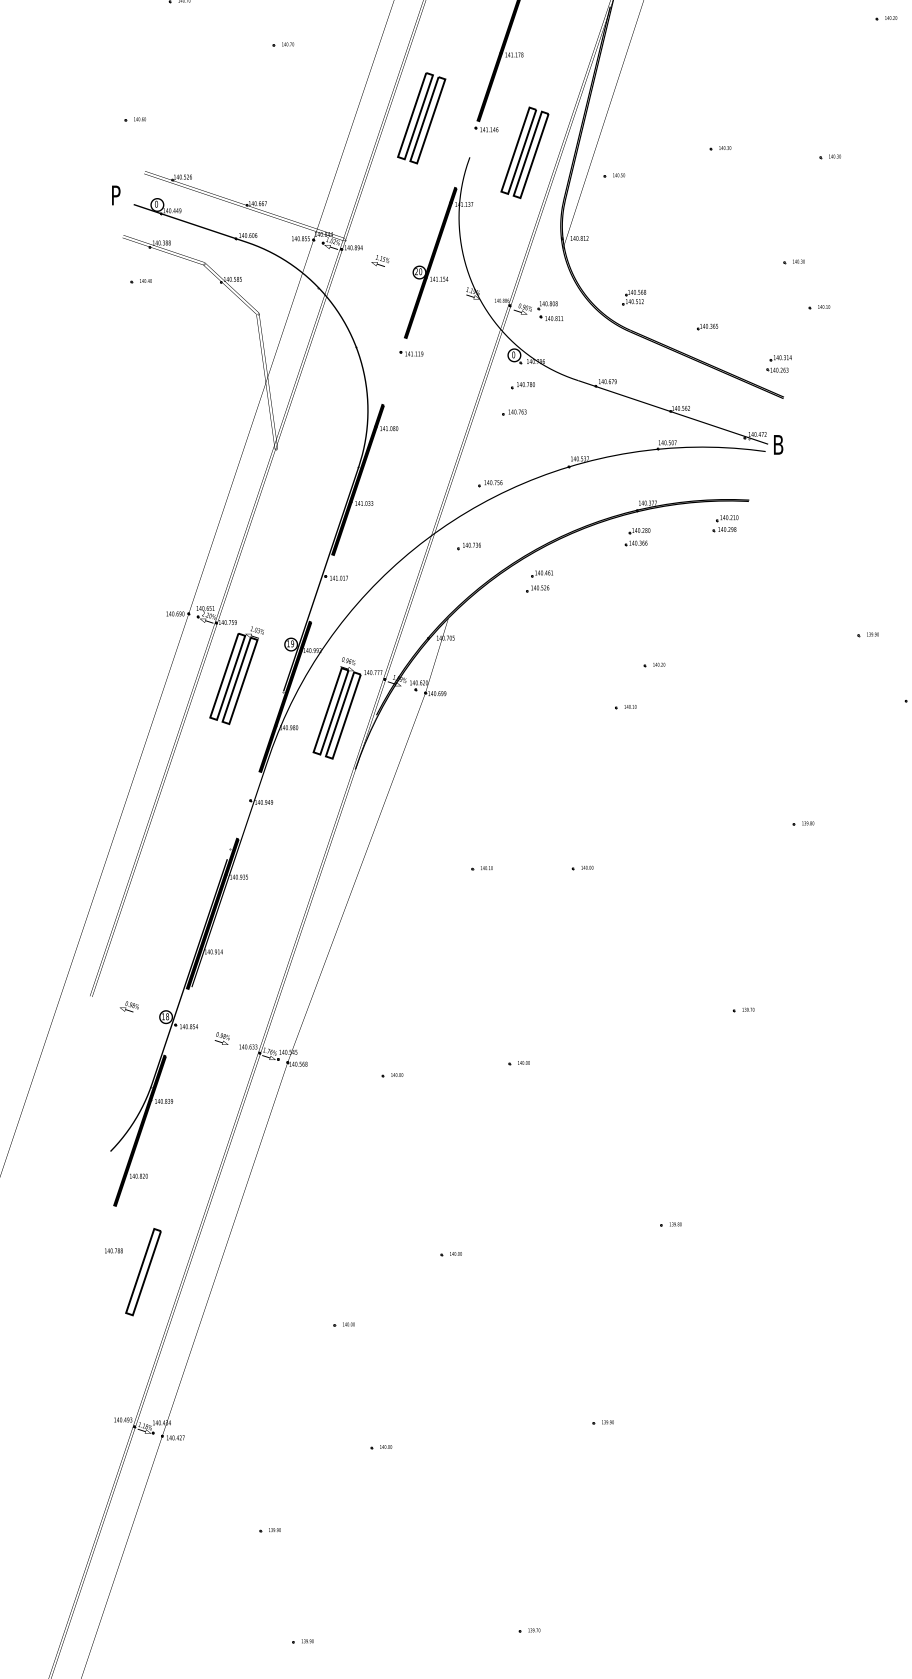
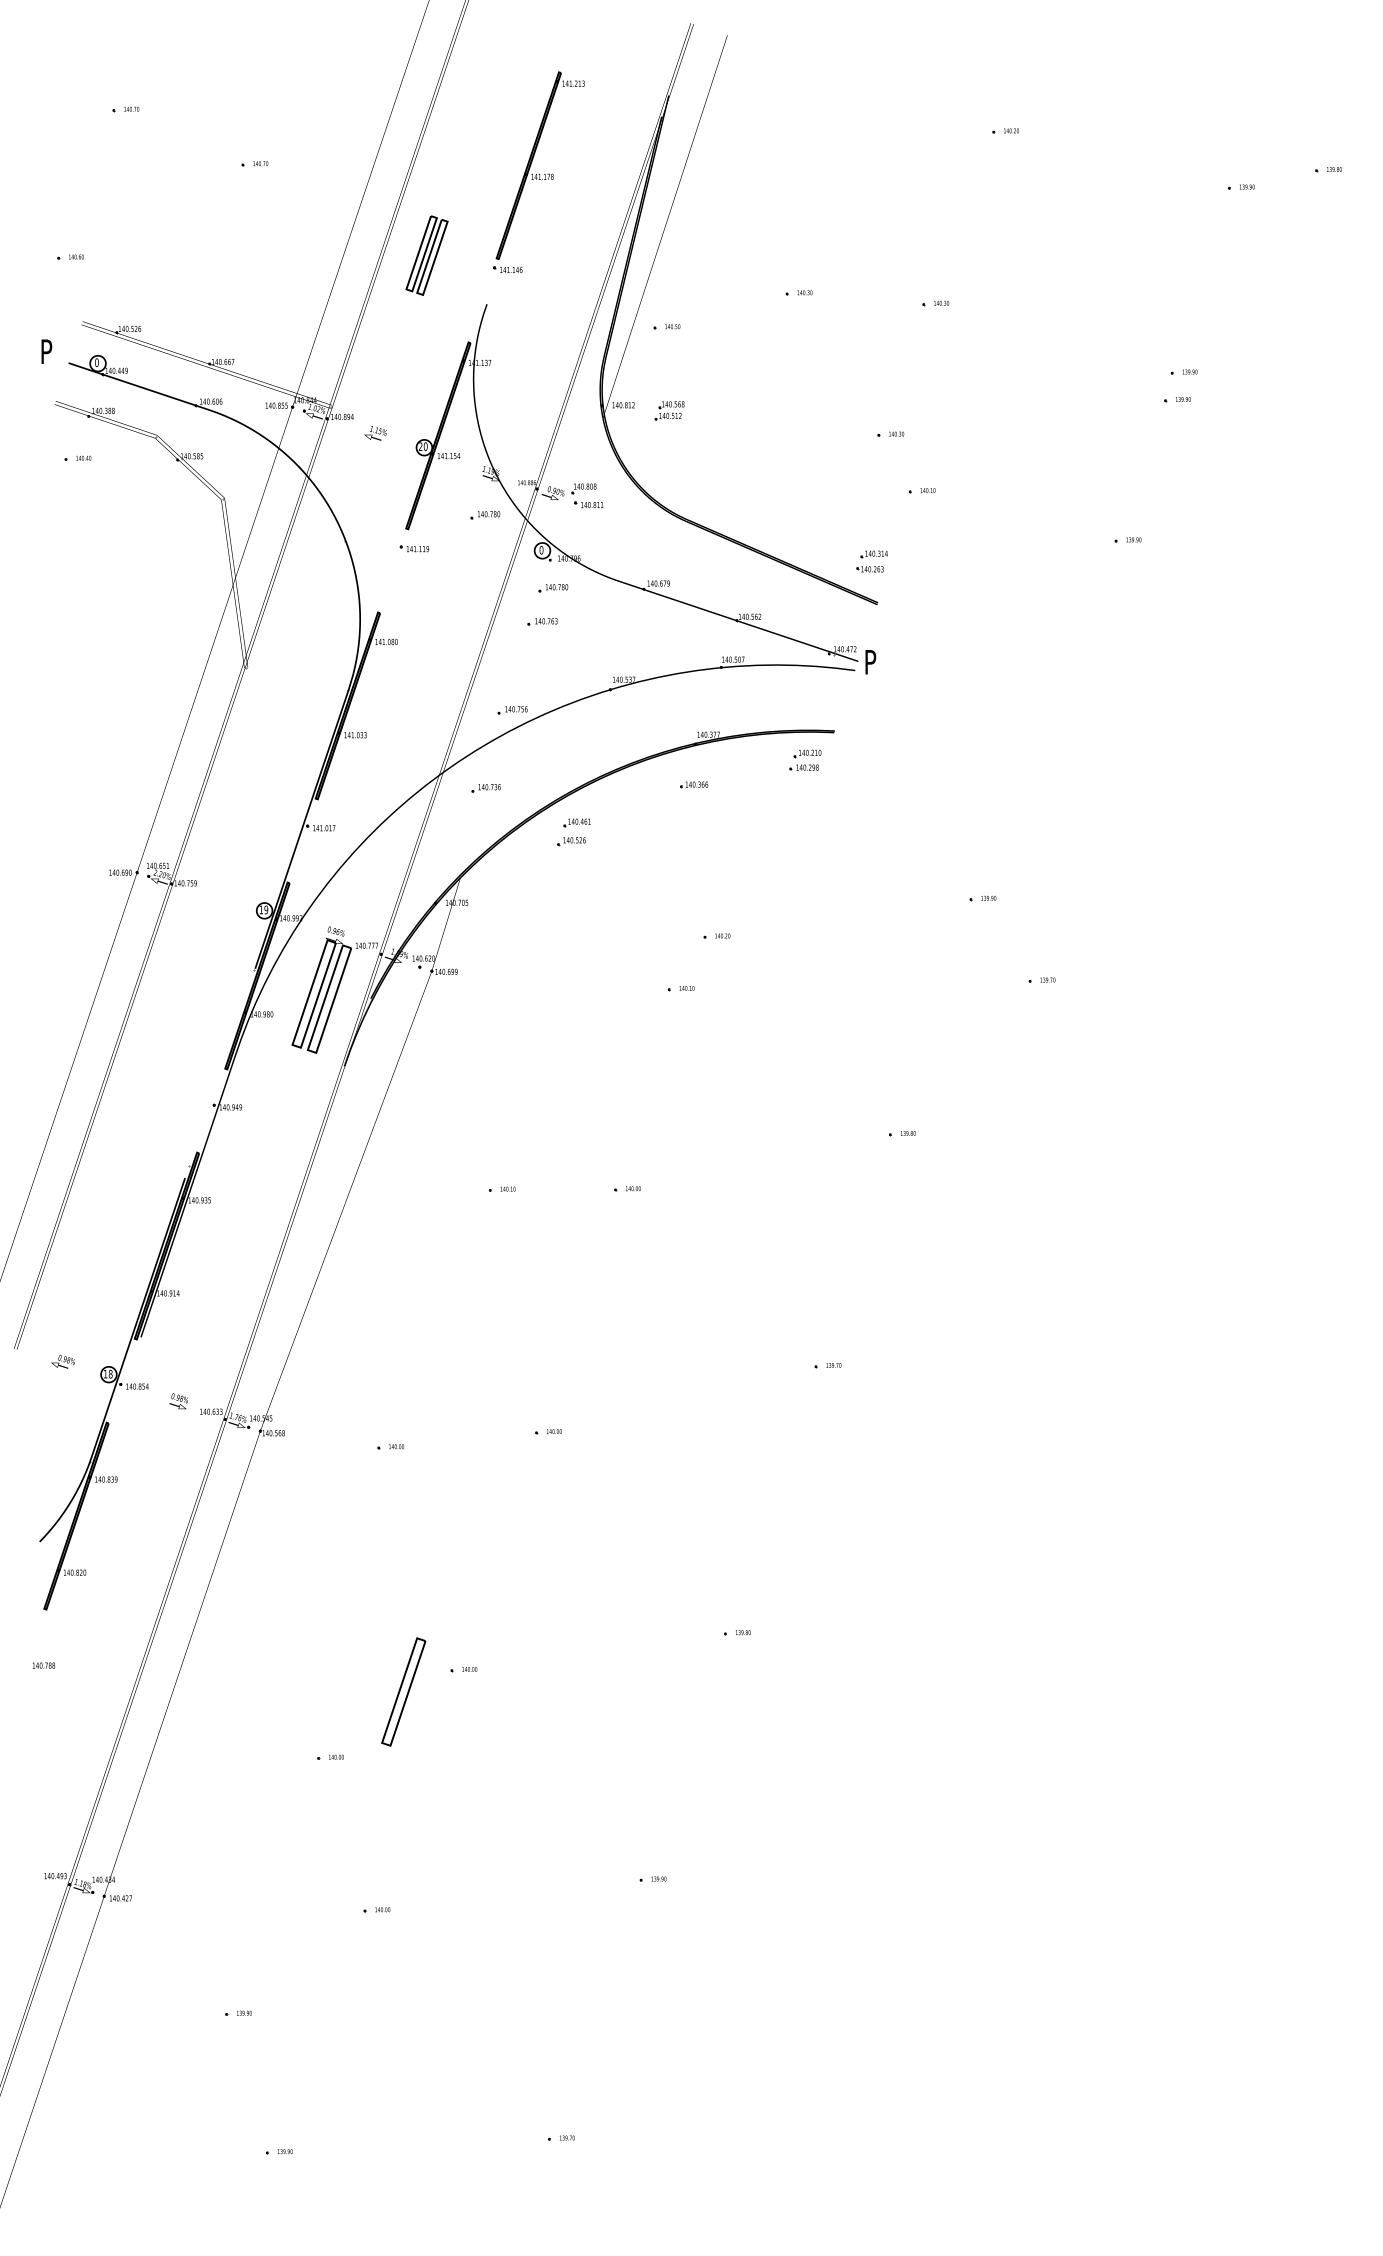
part: (421, 118) -> (426, 255), size x0.7
part: (524, 152) -> (555, 298), removed
part: (634, 297) -> (669, 410), moved
part: (468, 327) -> (485, 515), added
part: (707, 327) -> (782, 515), removed
text: (779, 445) -> (872, 662), B -> P
part: (639, 531) -> (698, 769), removed
part: (236, 675) -> (196, 949), removed
part: (143, 1271) -> (403, 1691), moved

